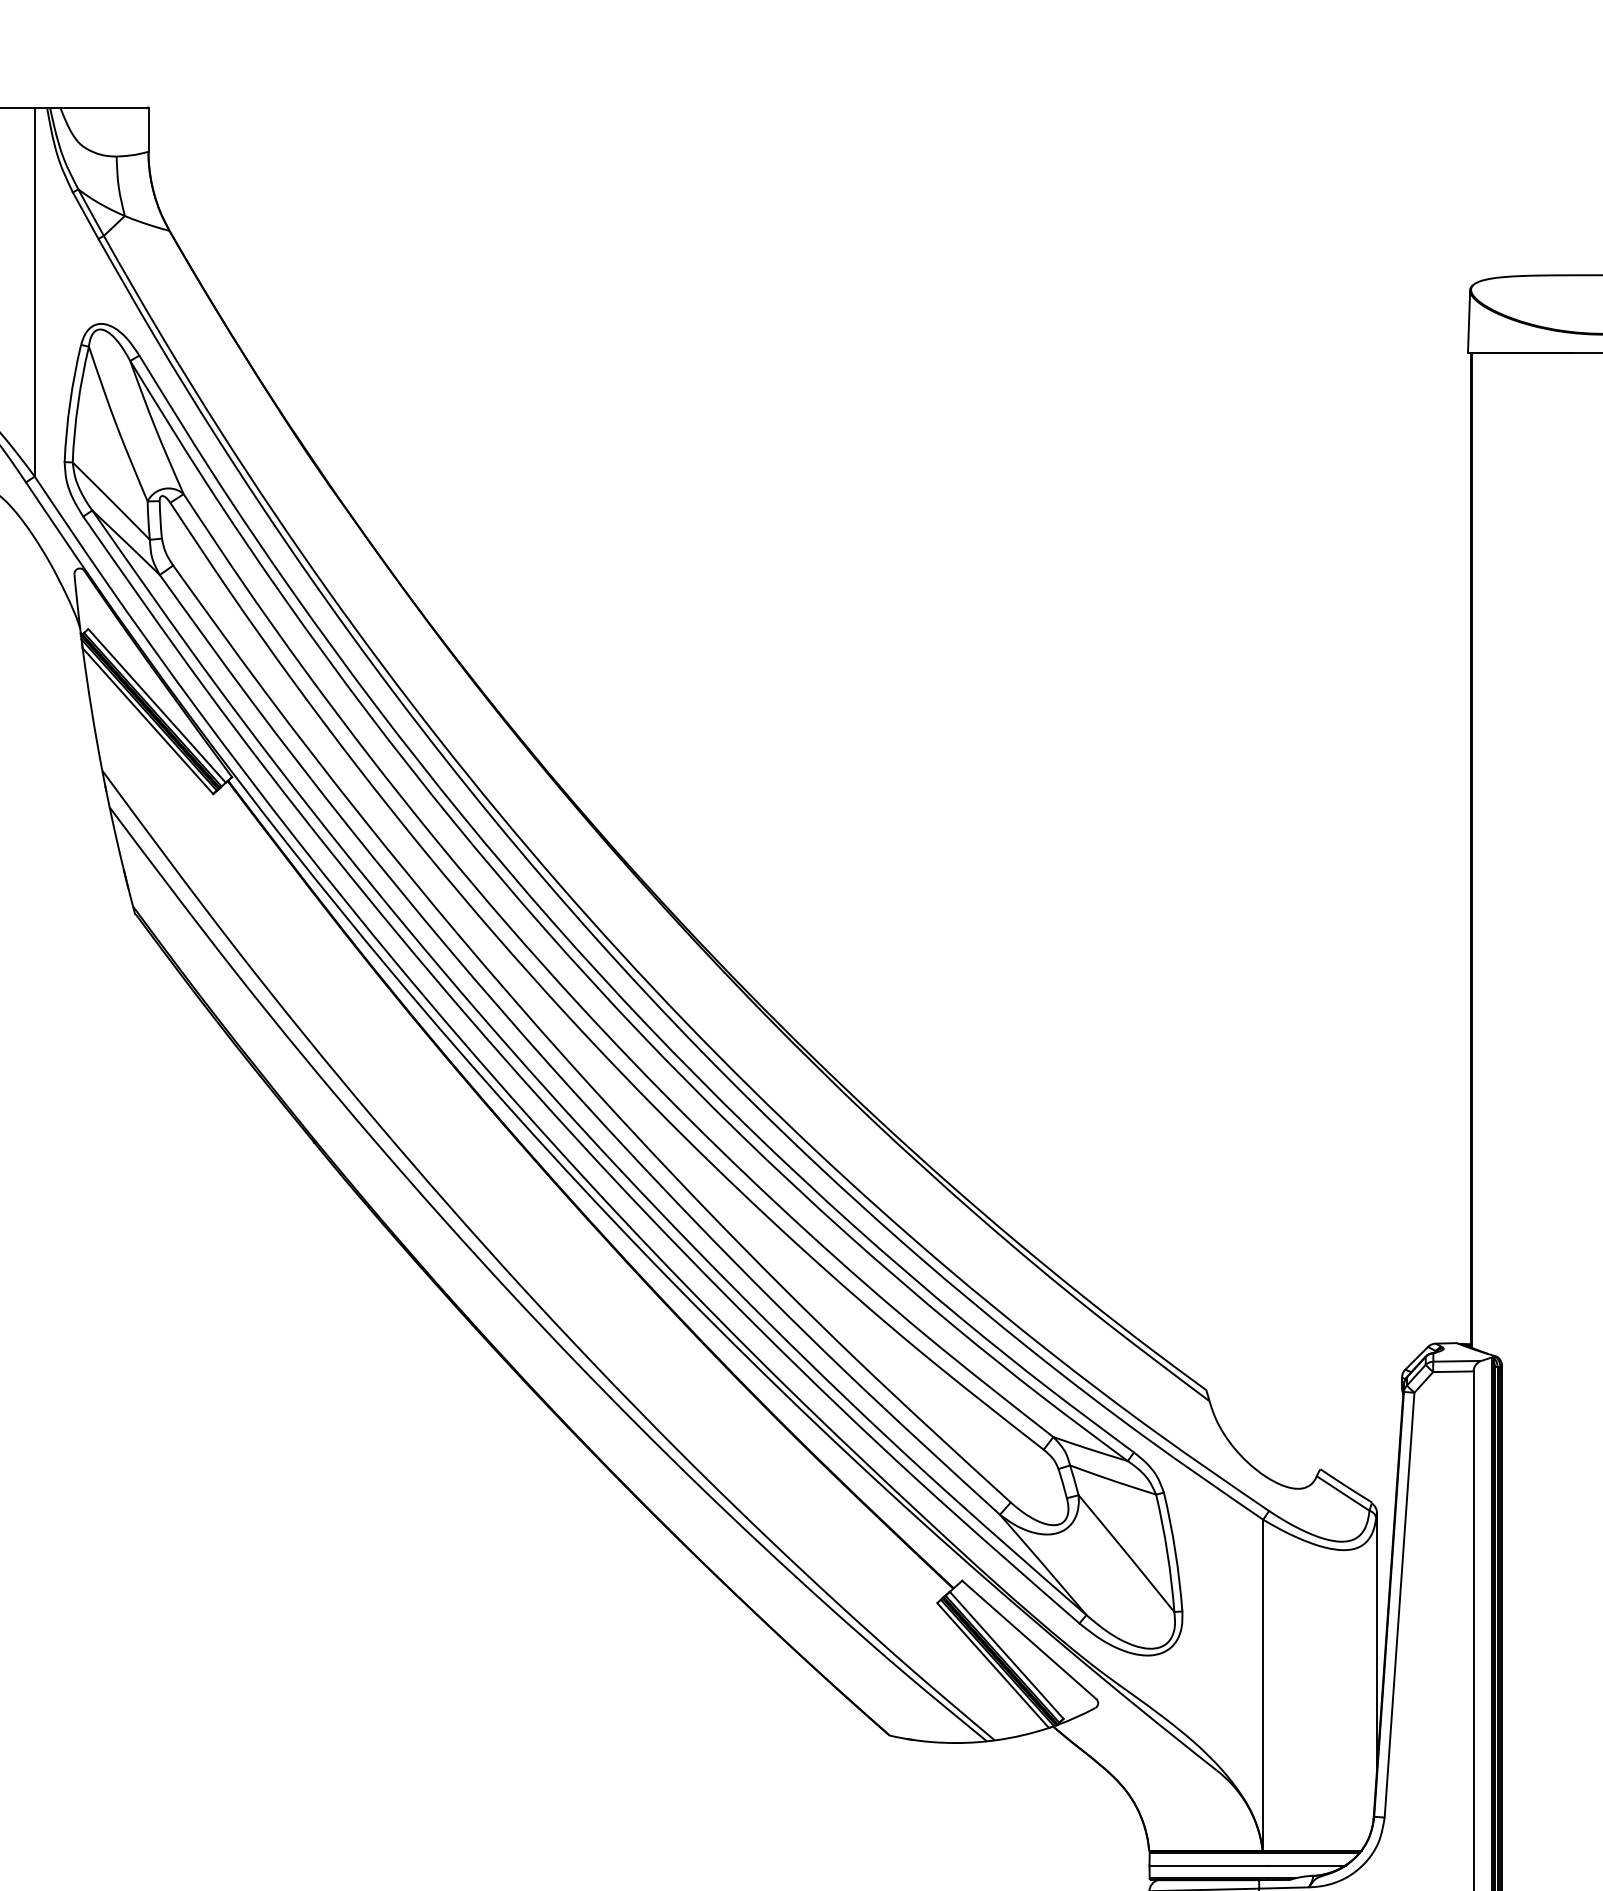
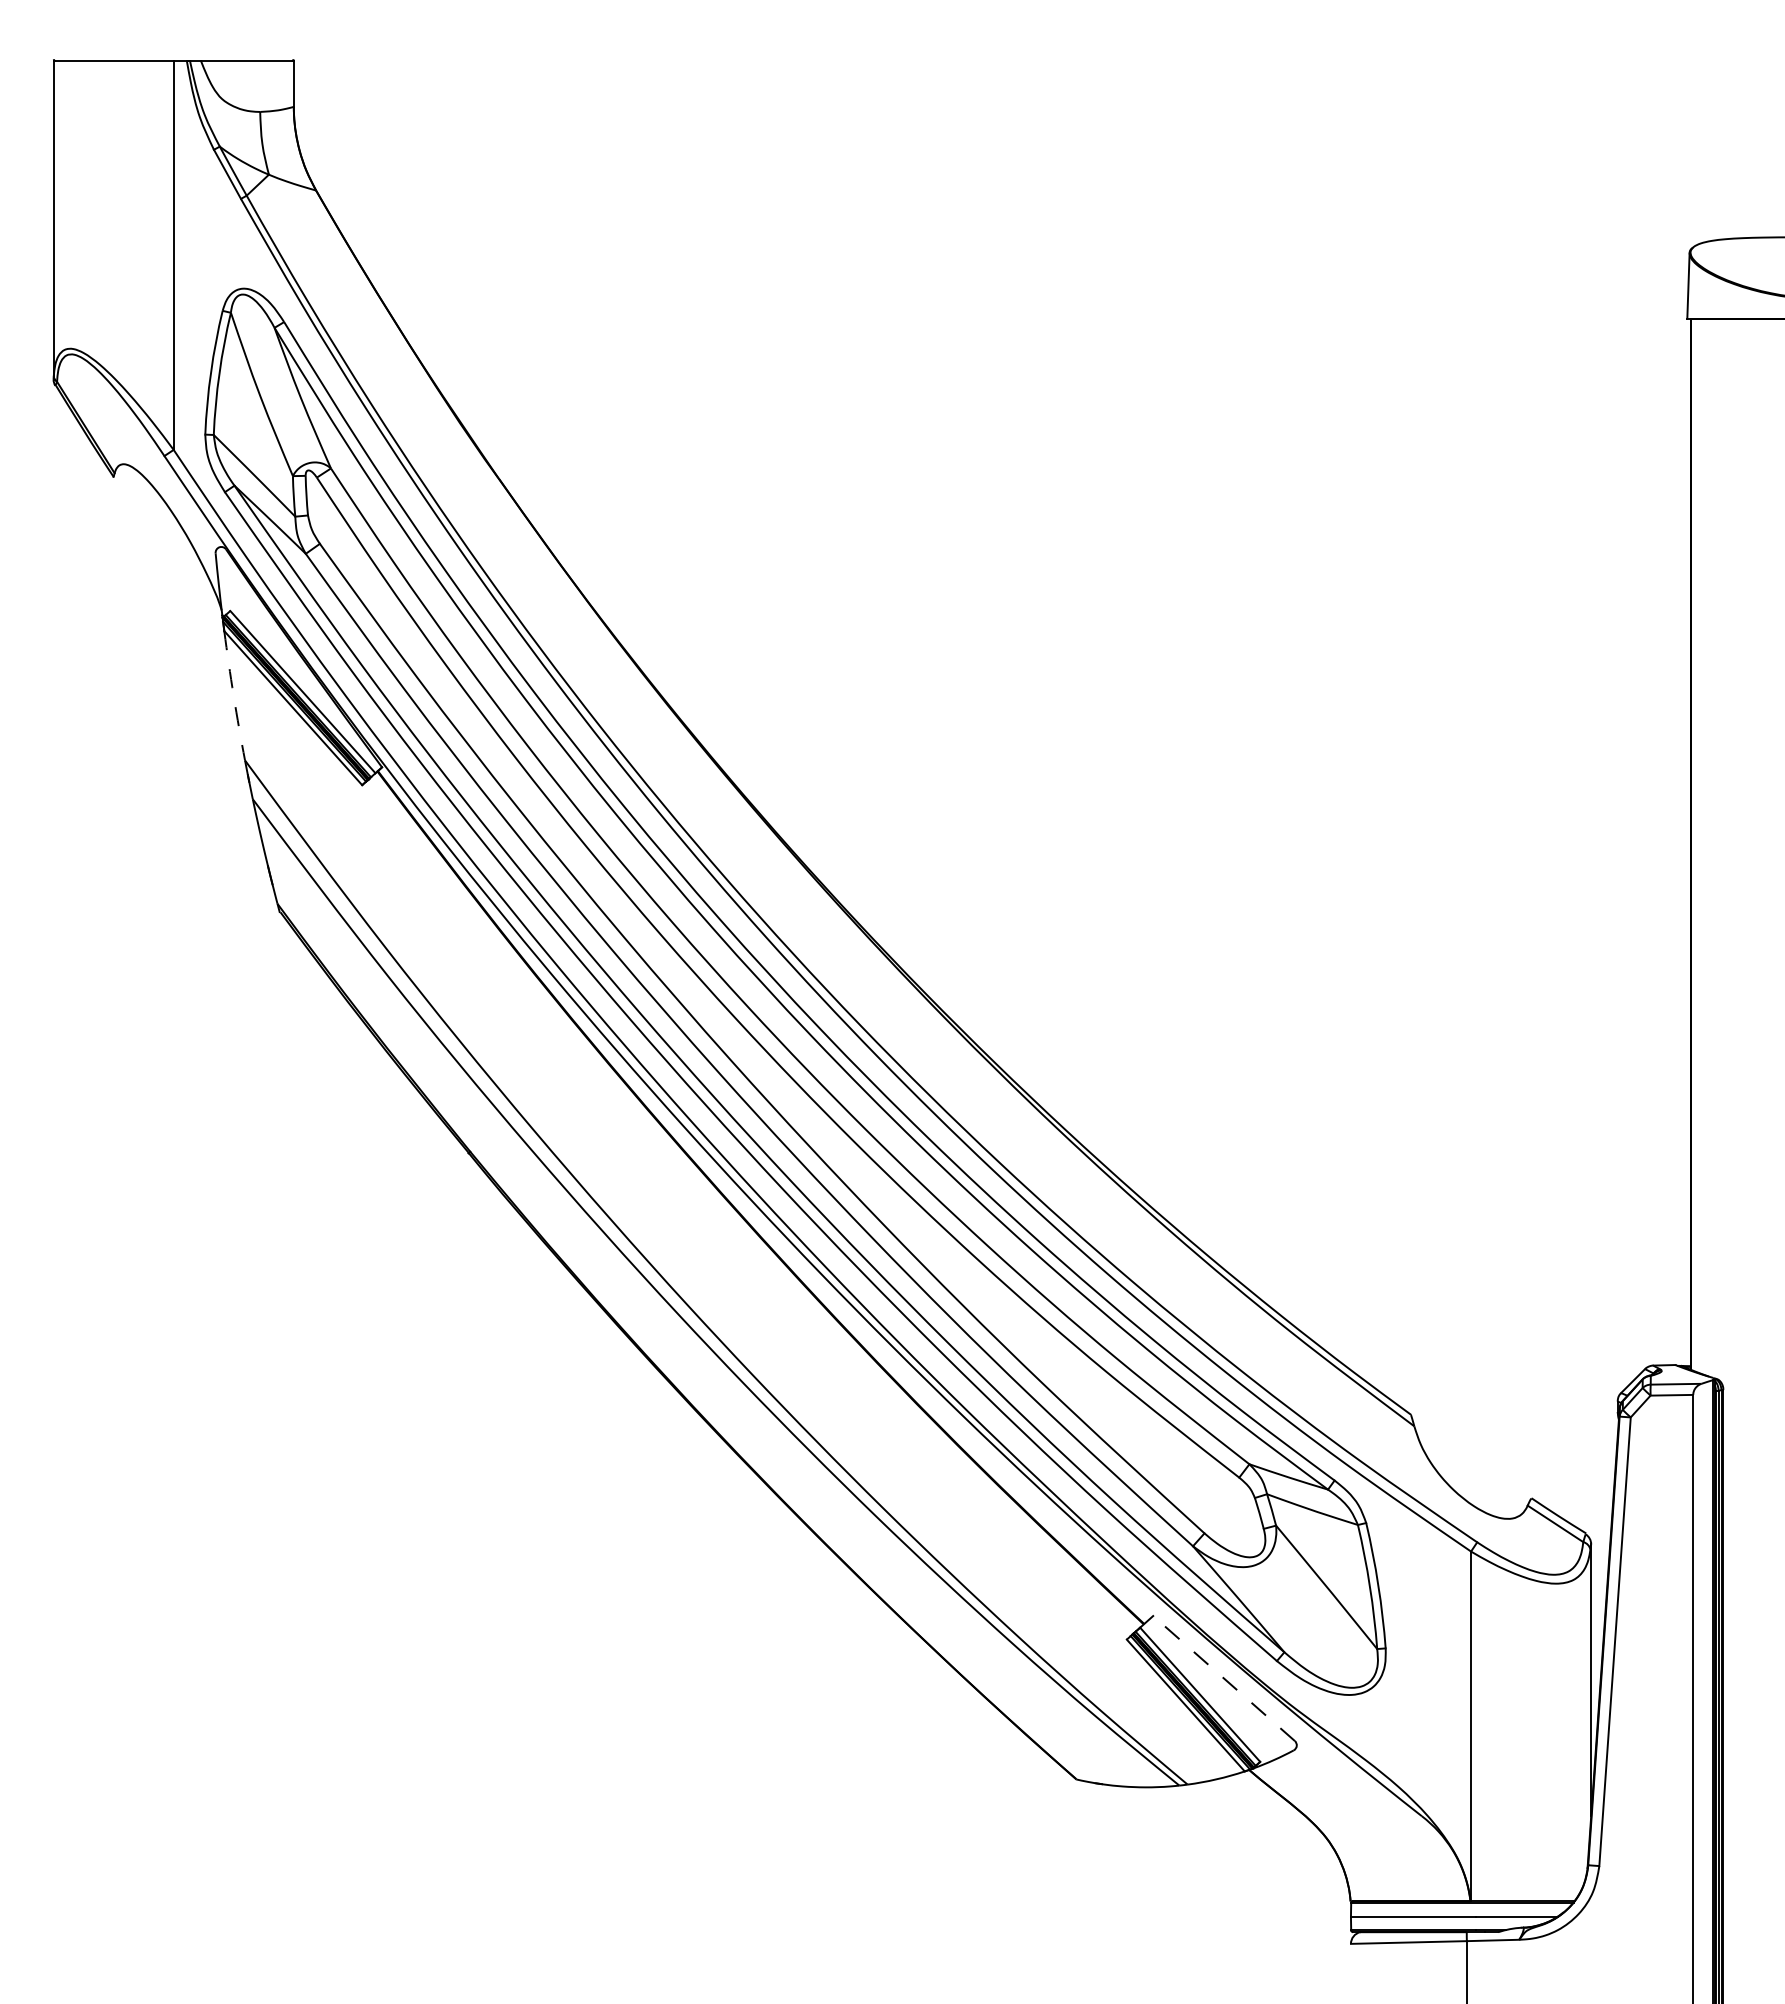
arc: (91, 709) -> (233, 695), solid -> dashed
line: (1028, 1639) -> (1223, 1678), solid -> dashed

